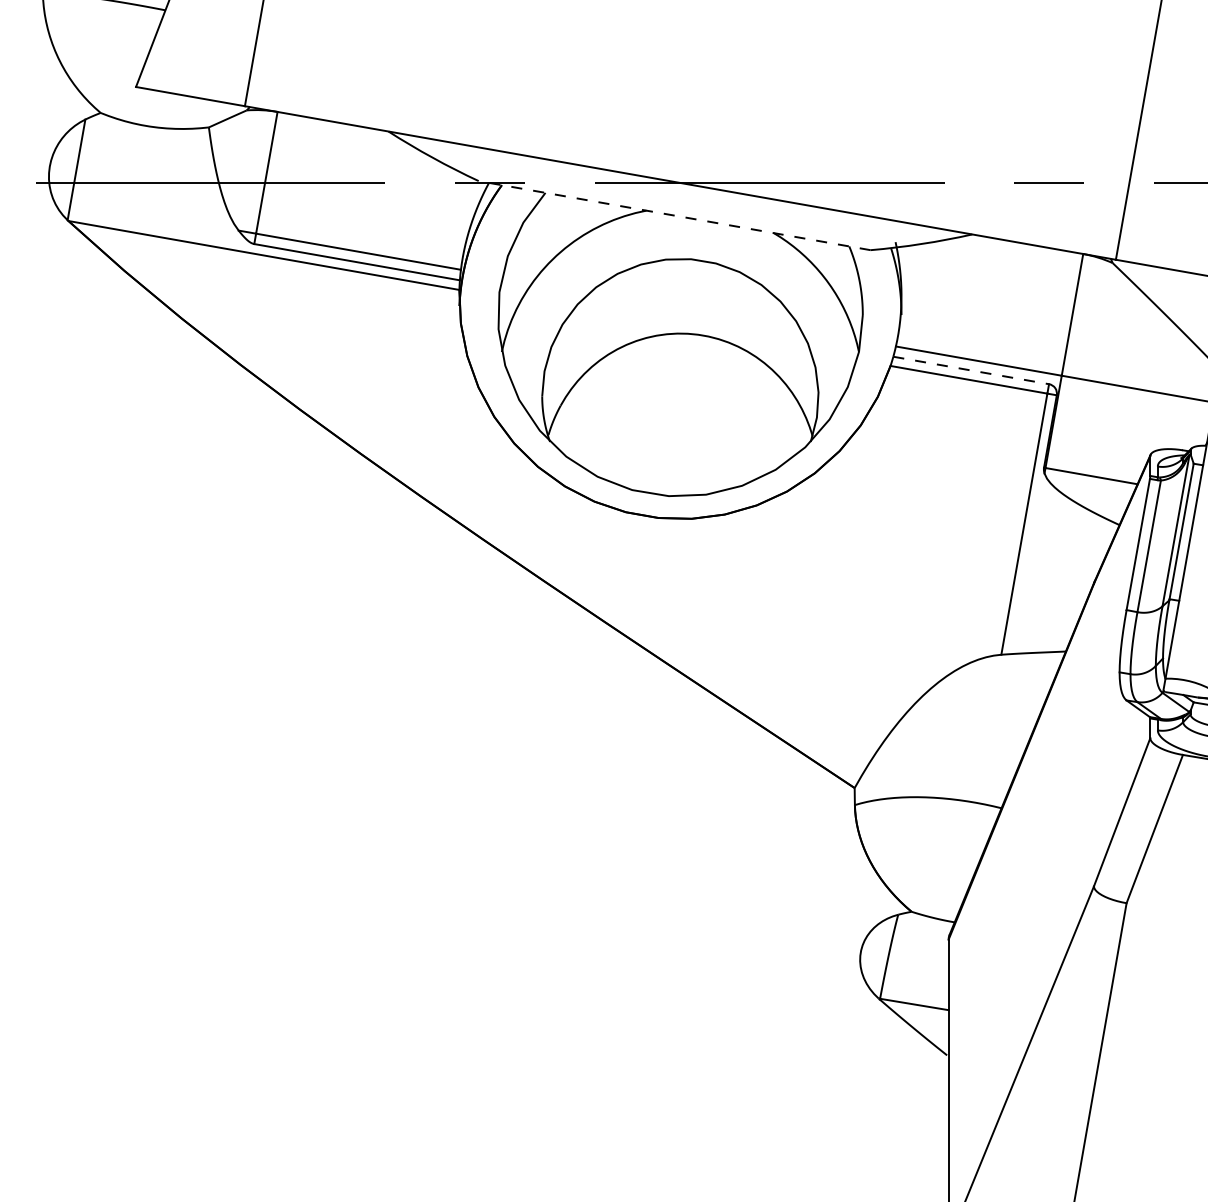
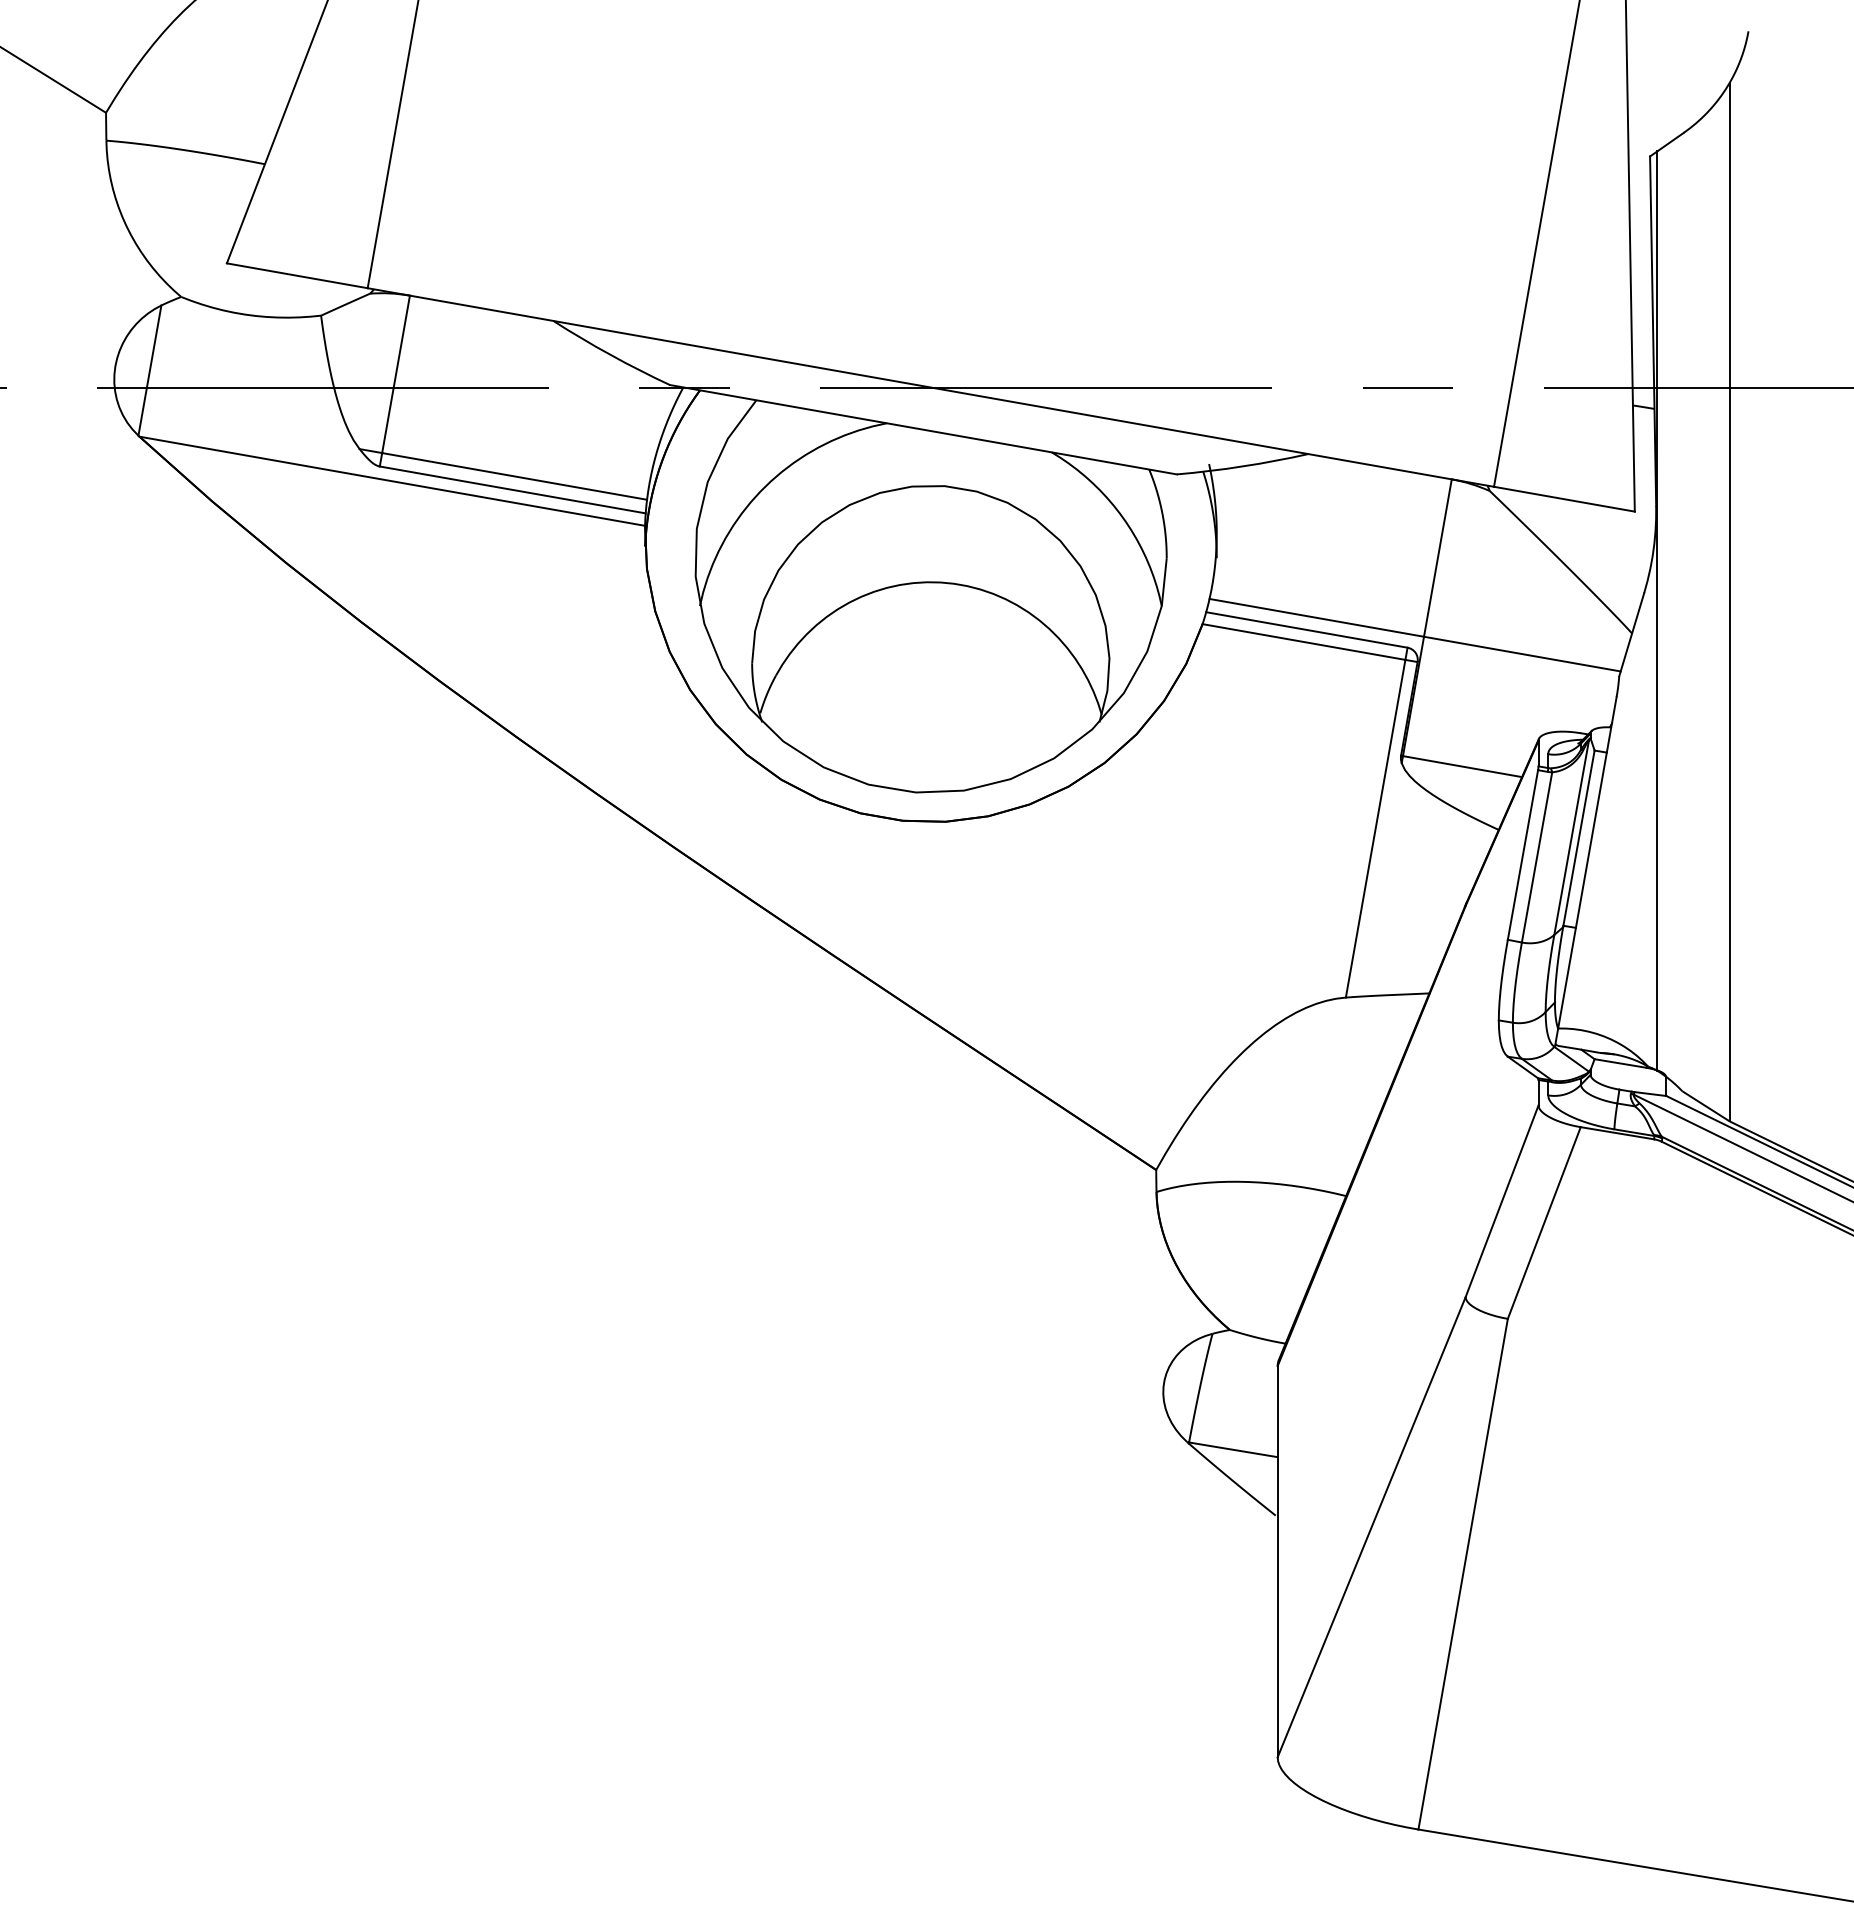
line: (673, 215) -> (922, 429), dashed -> solid
line: (971, 370) -> (1307, 630), dashed -> solid

